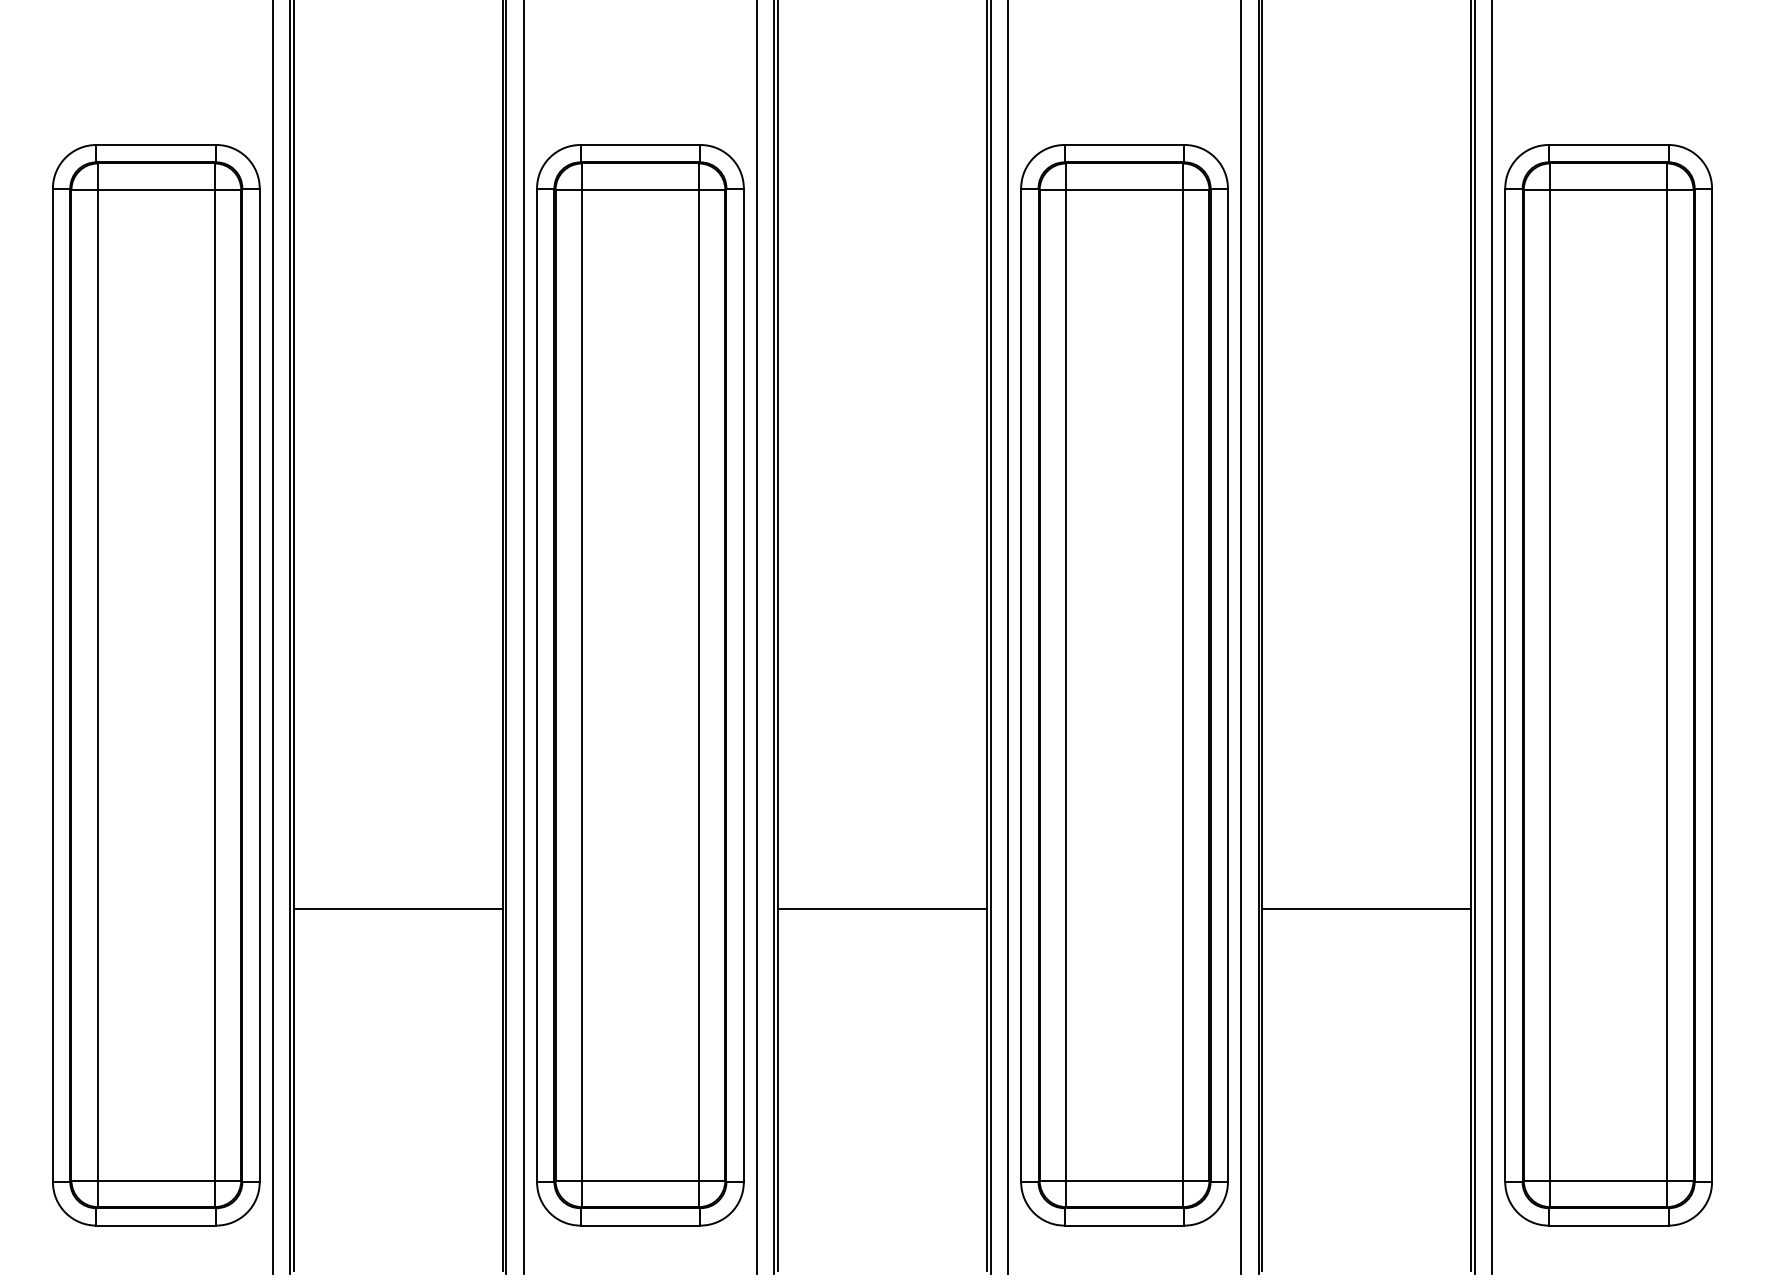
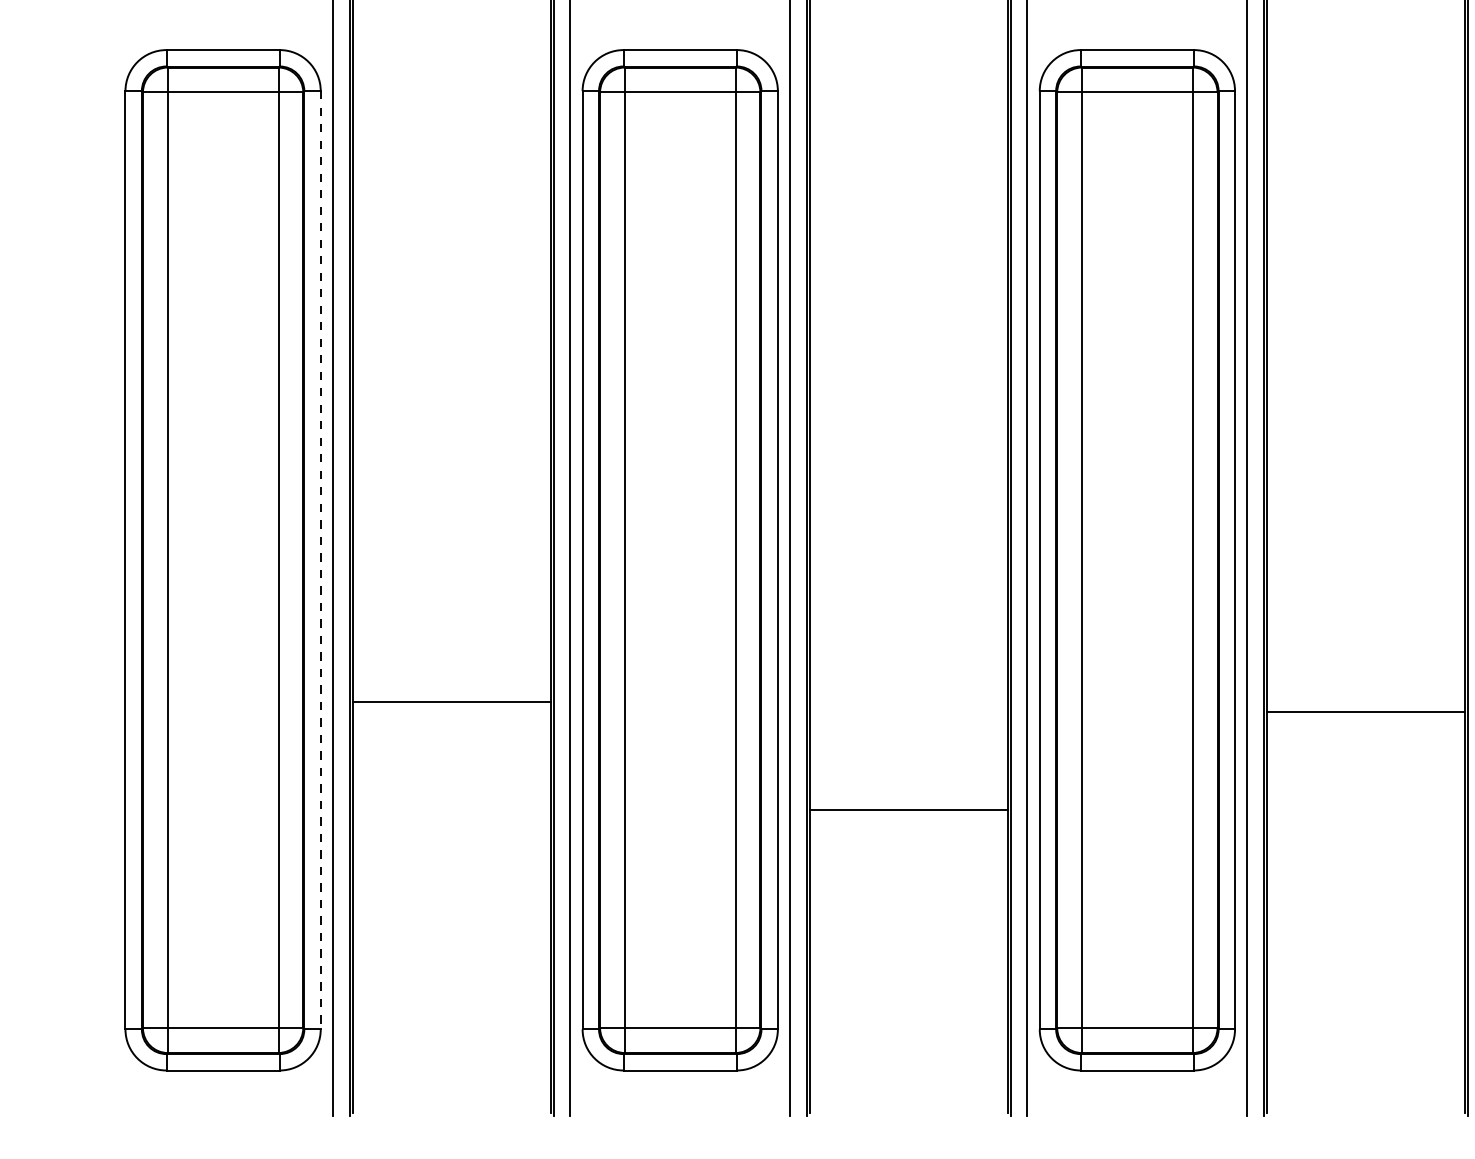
line: (259, 685) -> (320, 560), solid -> dashed
line: (398, 908) -> (451, 702), moved
line: (882, 908) -> (908, 809), moved
line: (1366, 908) -> (1365, 711), moved

